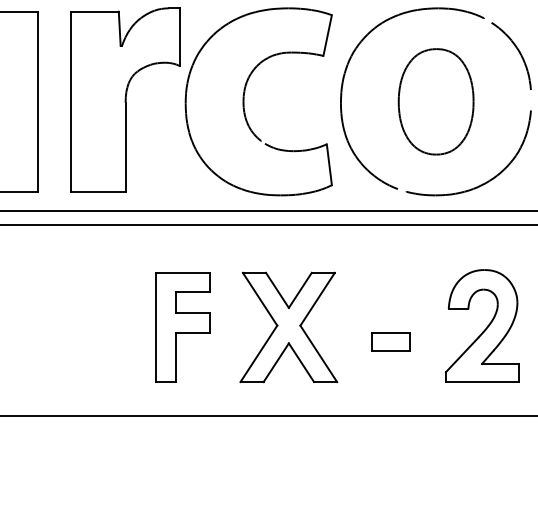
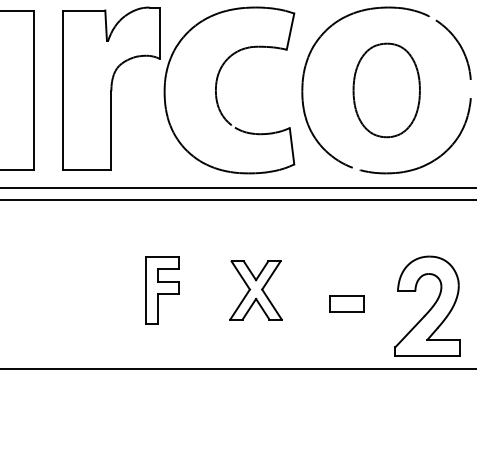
part: (482, 325) -> (427, 305), moved
part: (183, 327) -> (162, 290), size x0.7
part: (288, 327) -> (255, 290), size x0.6

